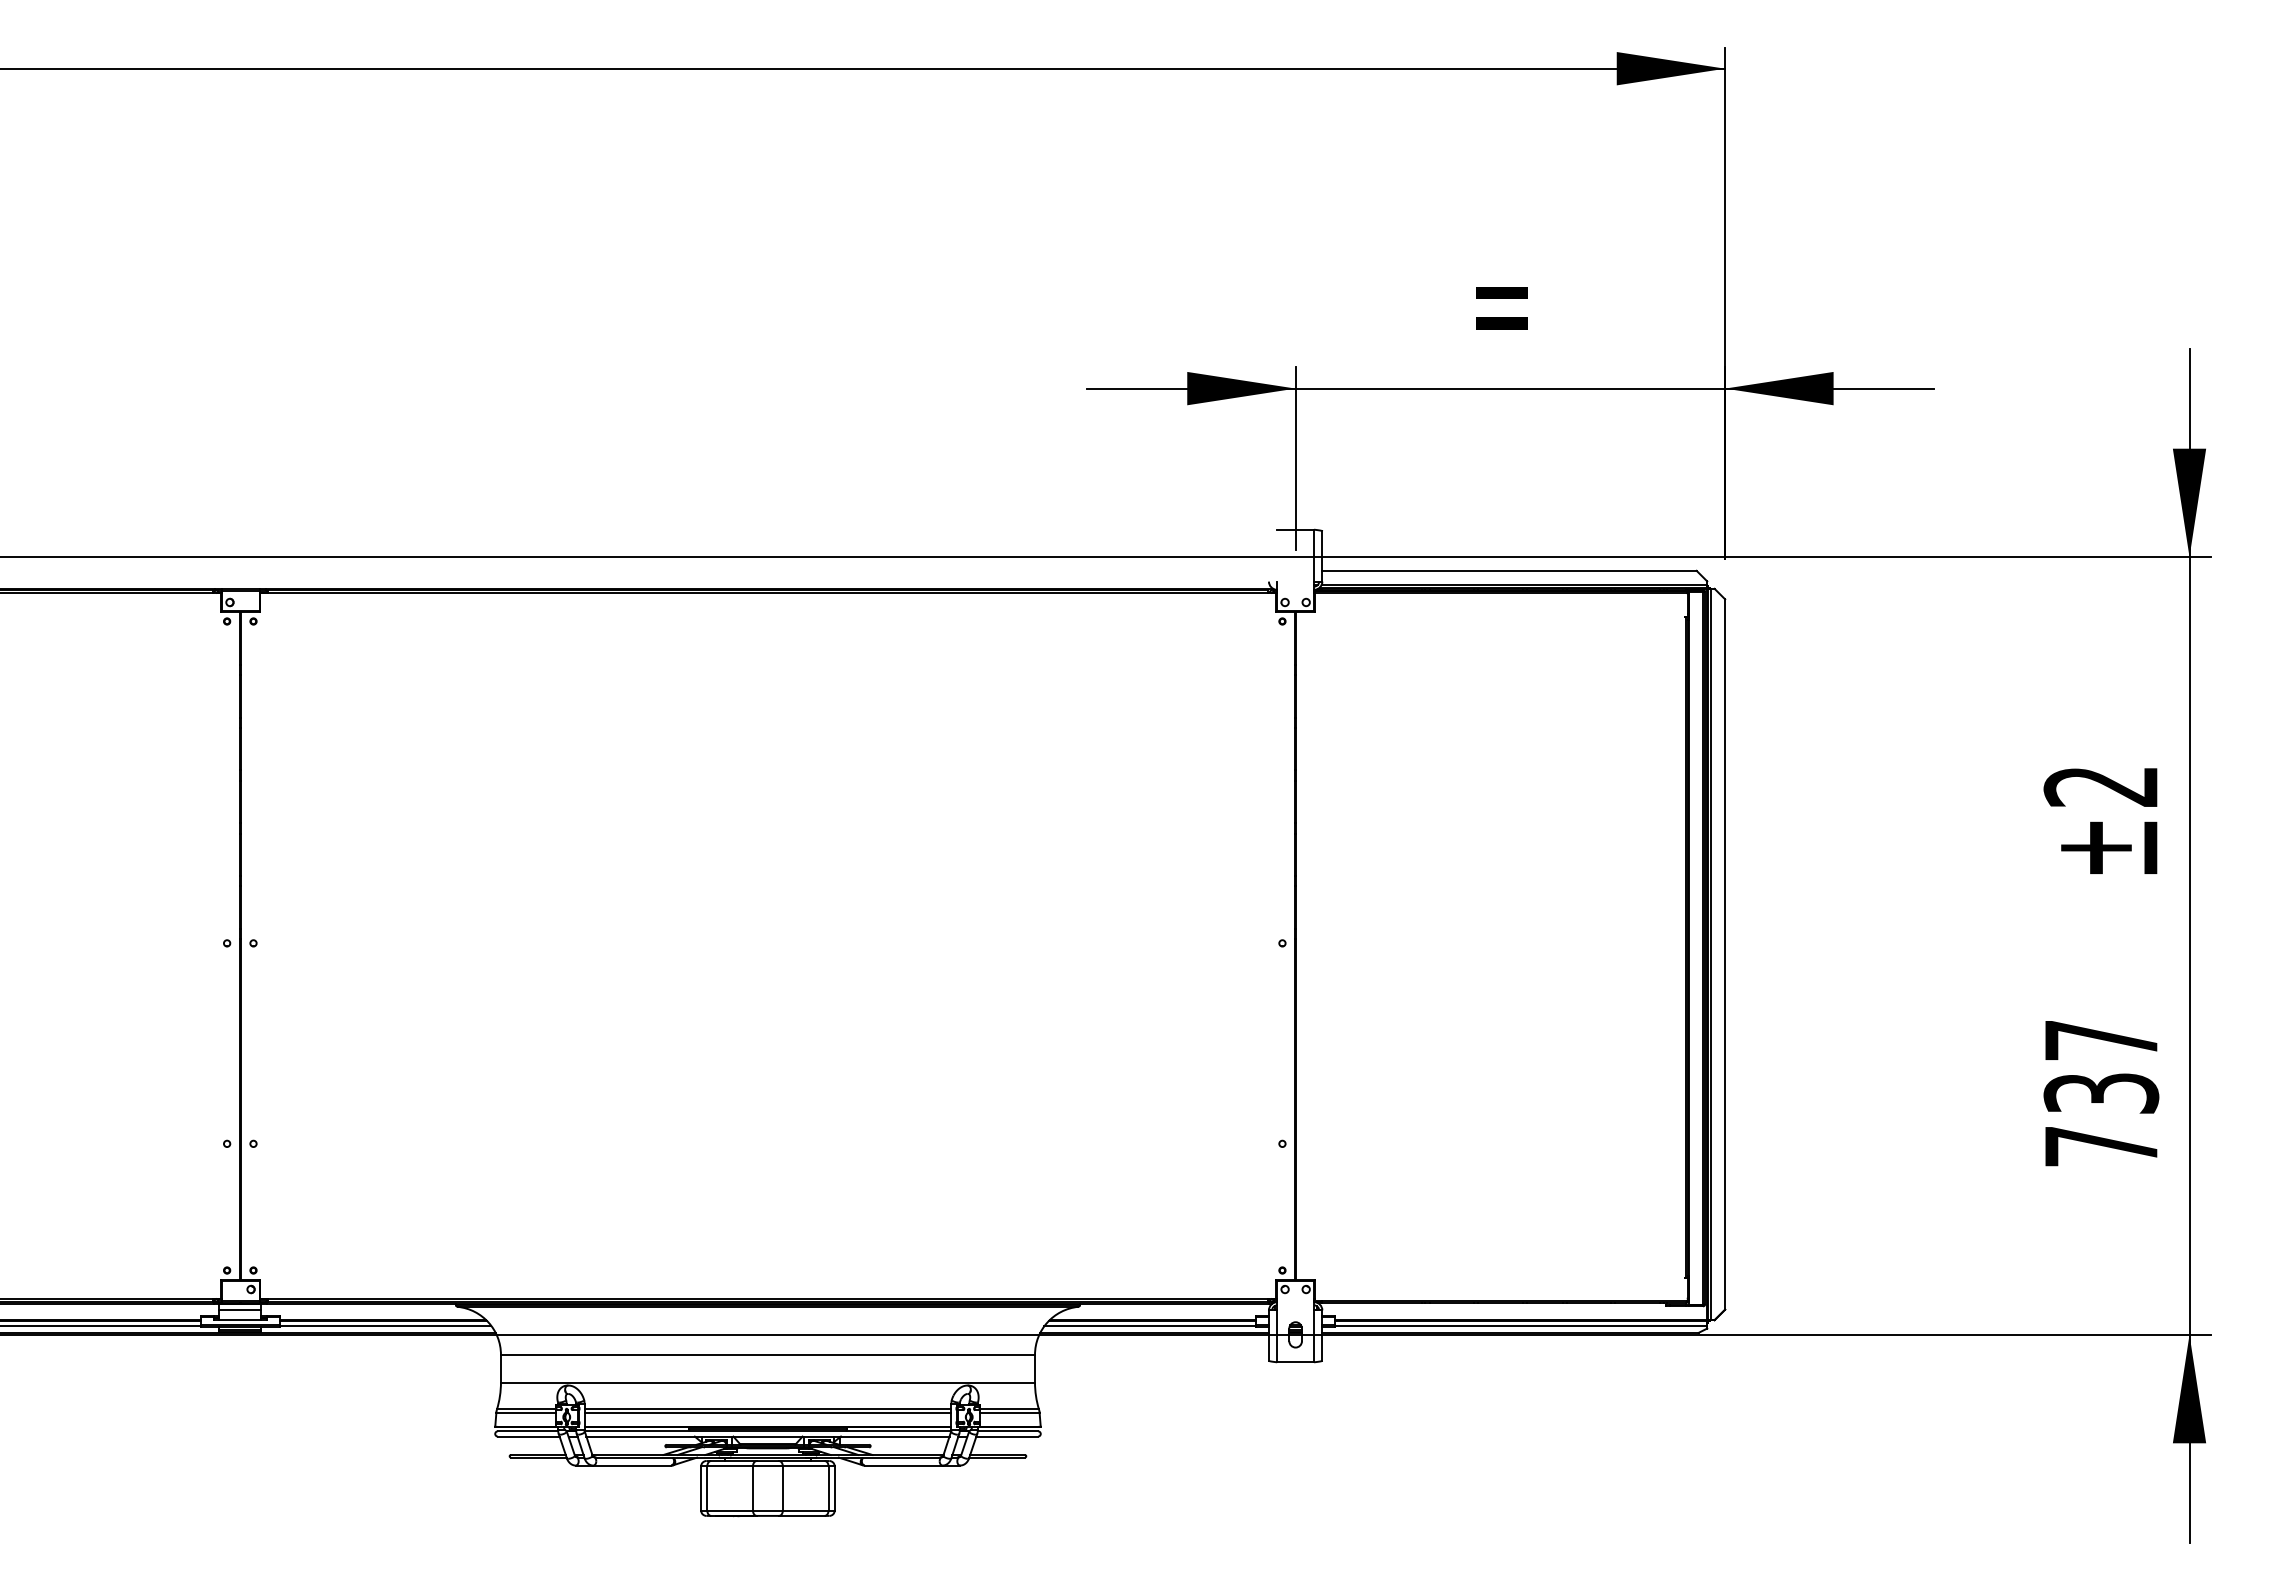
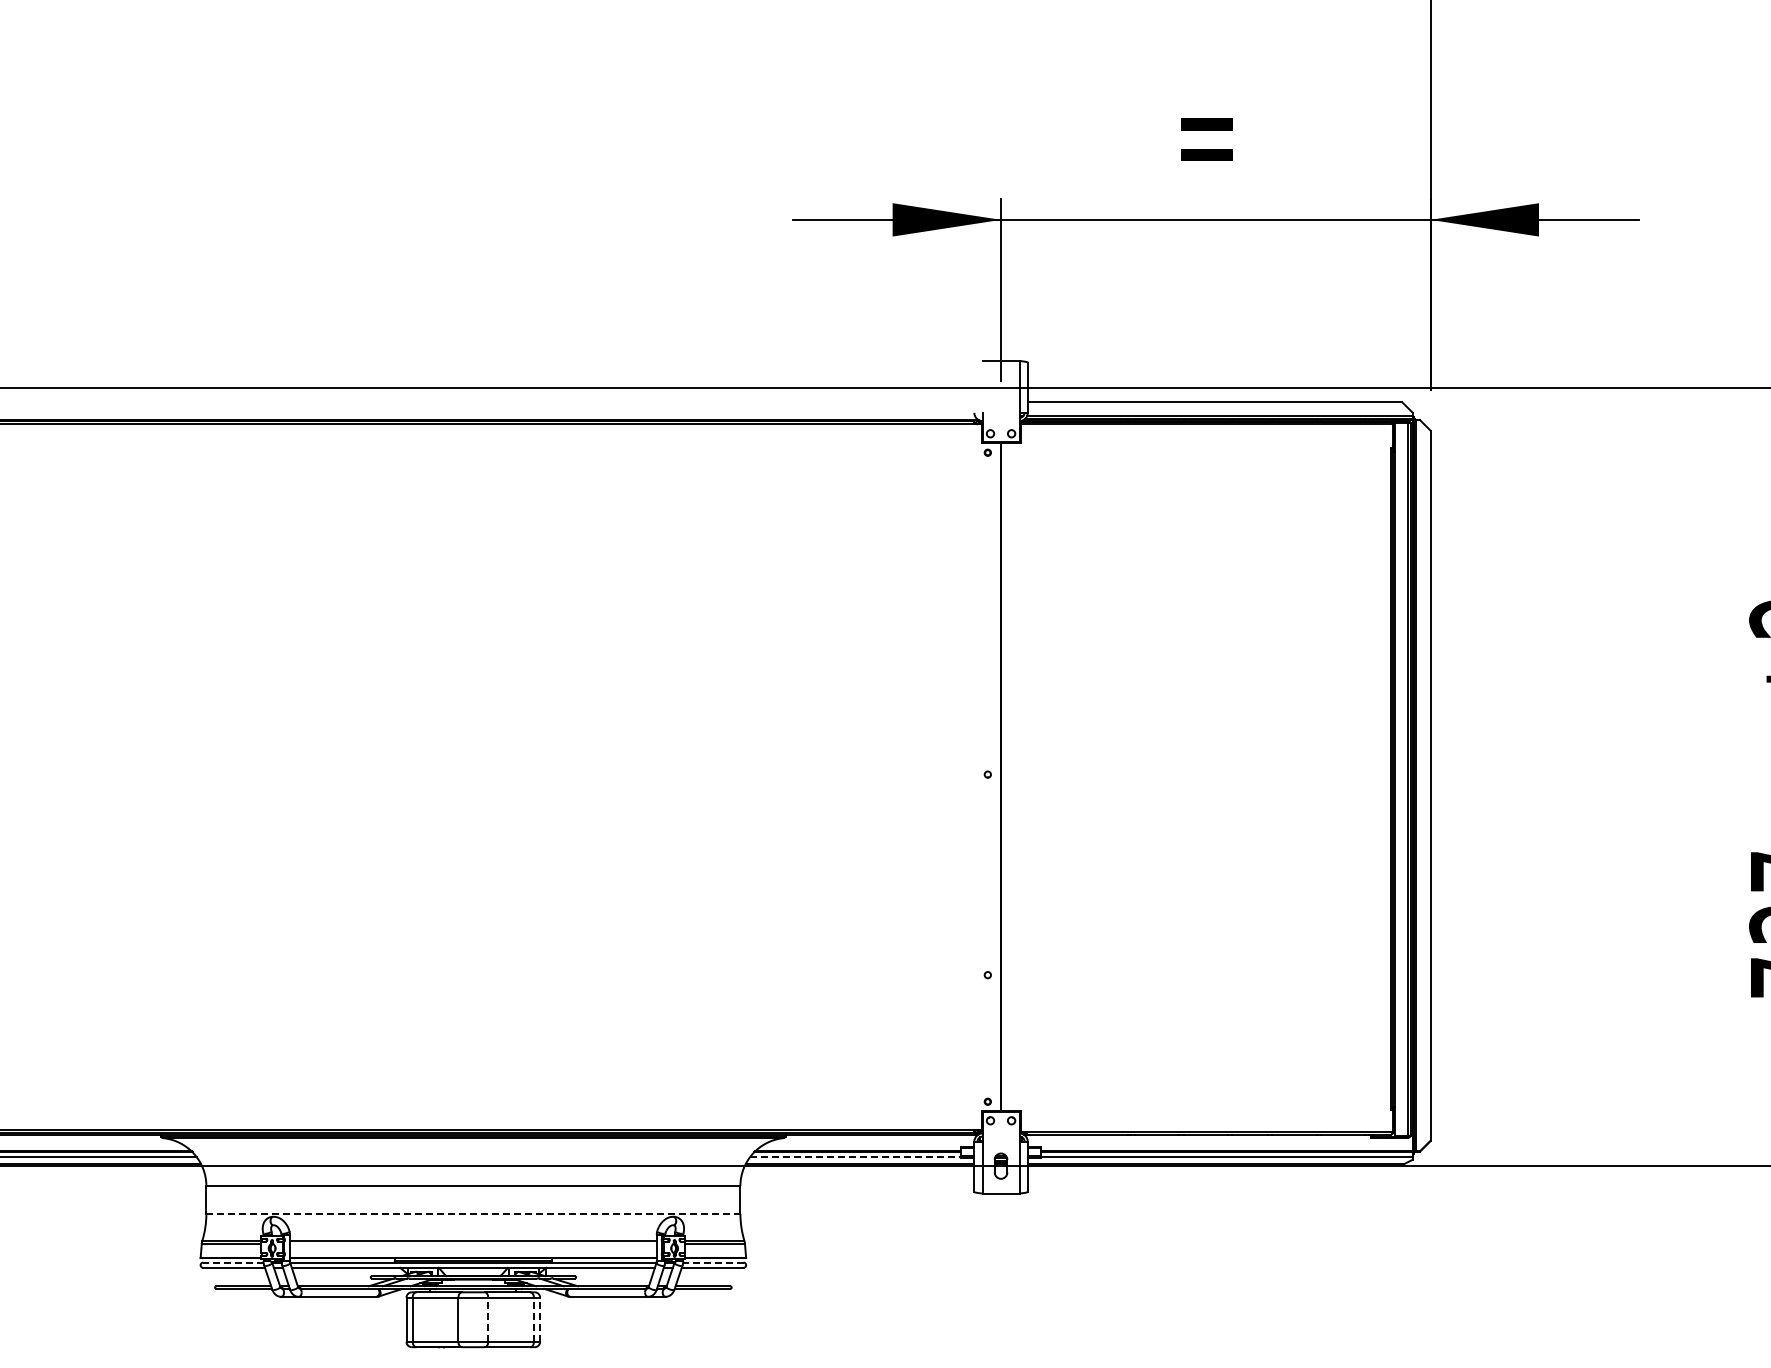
line: (1150, 1326) -> (855, 1157), solid -> dashed
line: (767, 1382) -> (472, 1213), solid -> dashed
line: (767, 1412) -> (472, 1243), removed
line: (527, 1431) -> (232, 1262), solid -> dashed
line: (1007, 1431) -> (712, 1262), solid -> dashed
line: (782, 1487) -> (487, 1318), solid -> dashed
line: (828, 1487) -> (533, 1318), solid -> dashed
line: (834, 1487) -> (539, 1318), solid -> dashed

